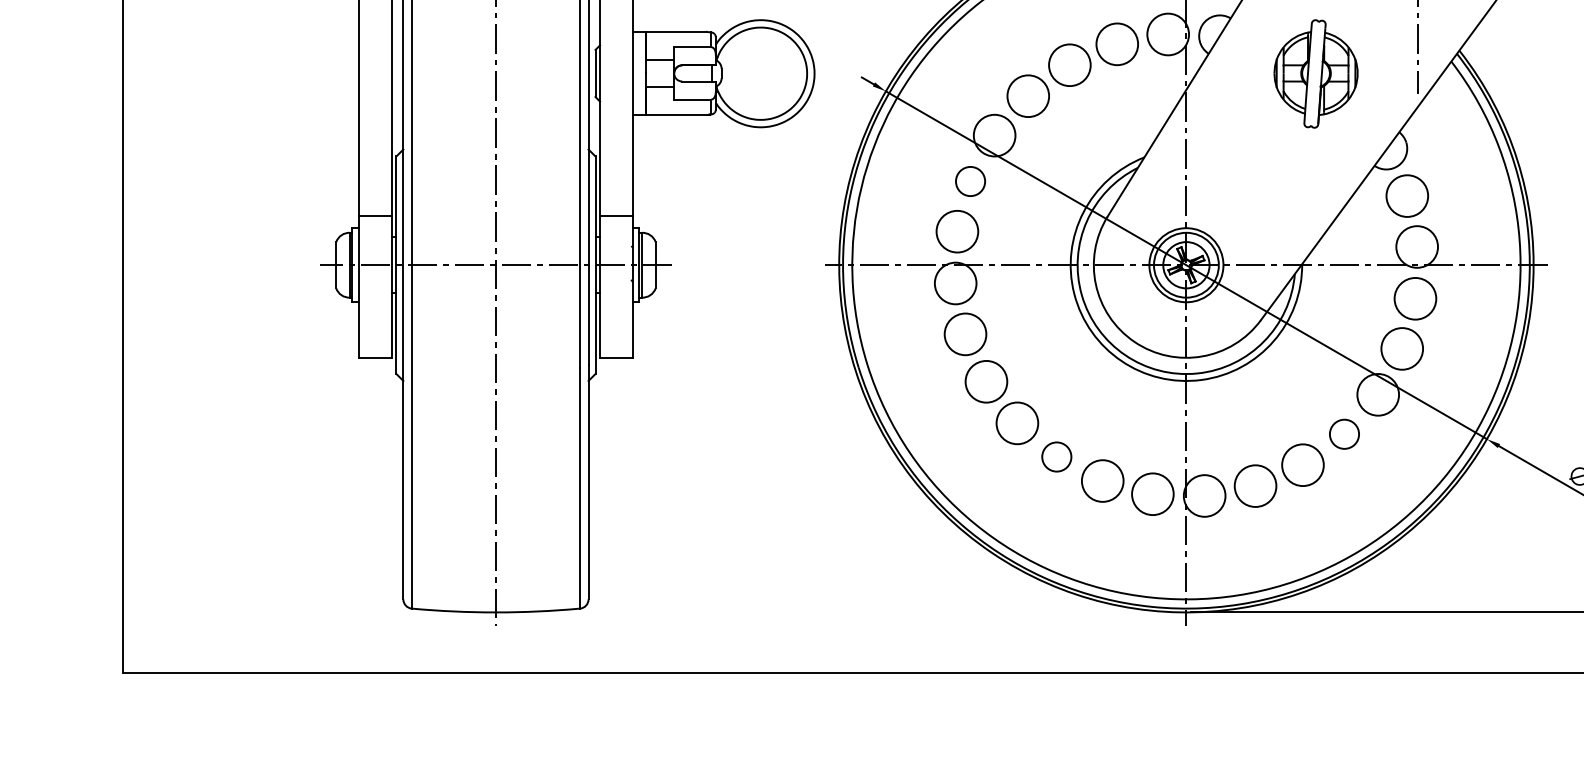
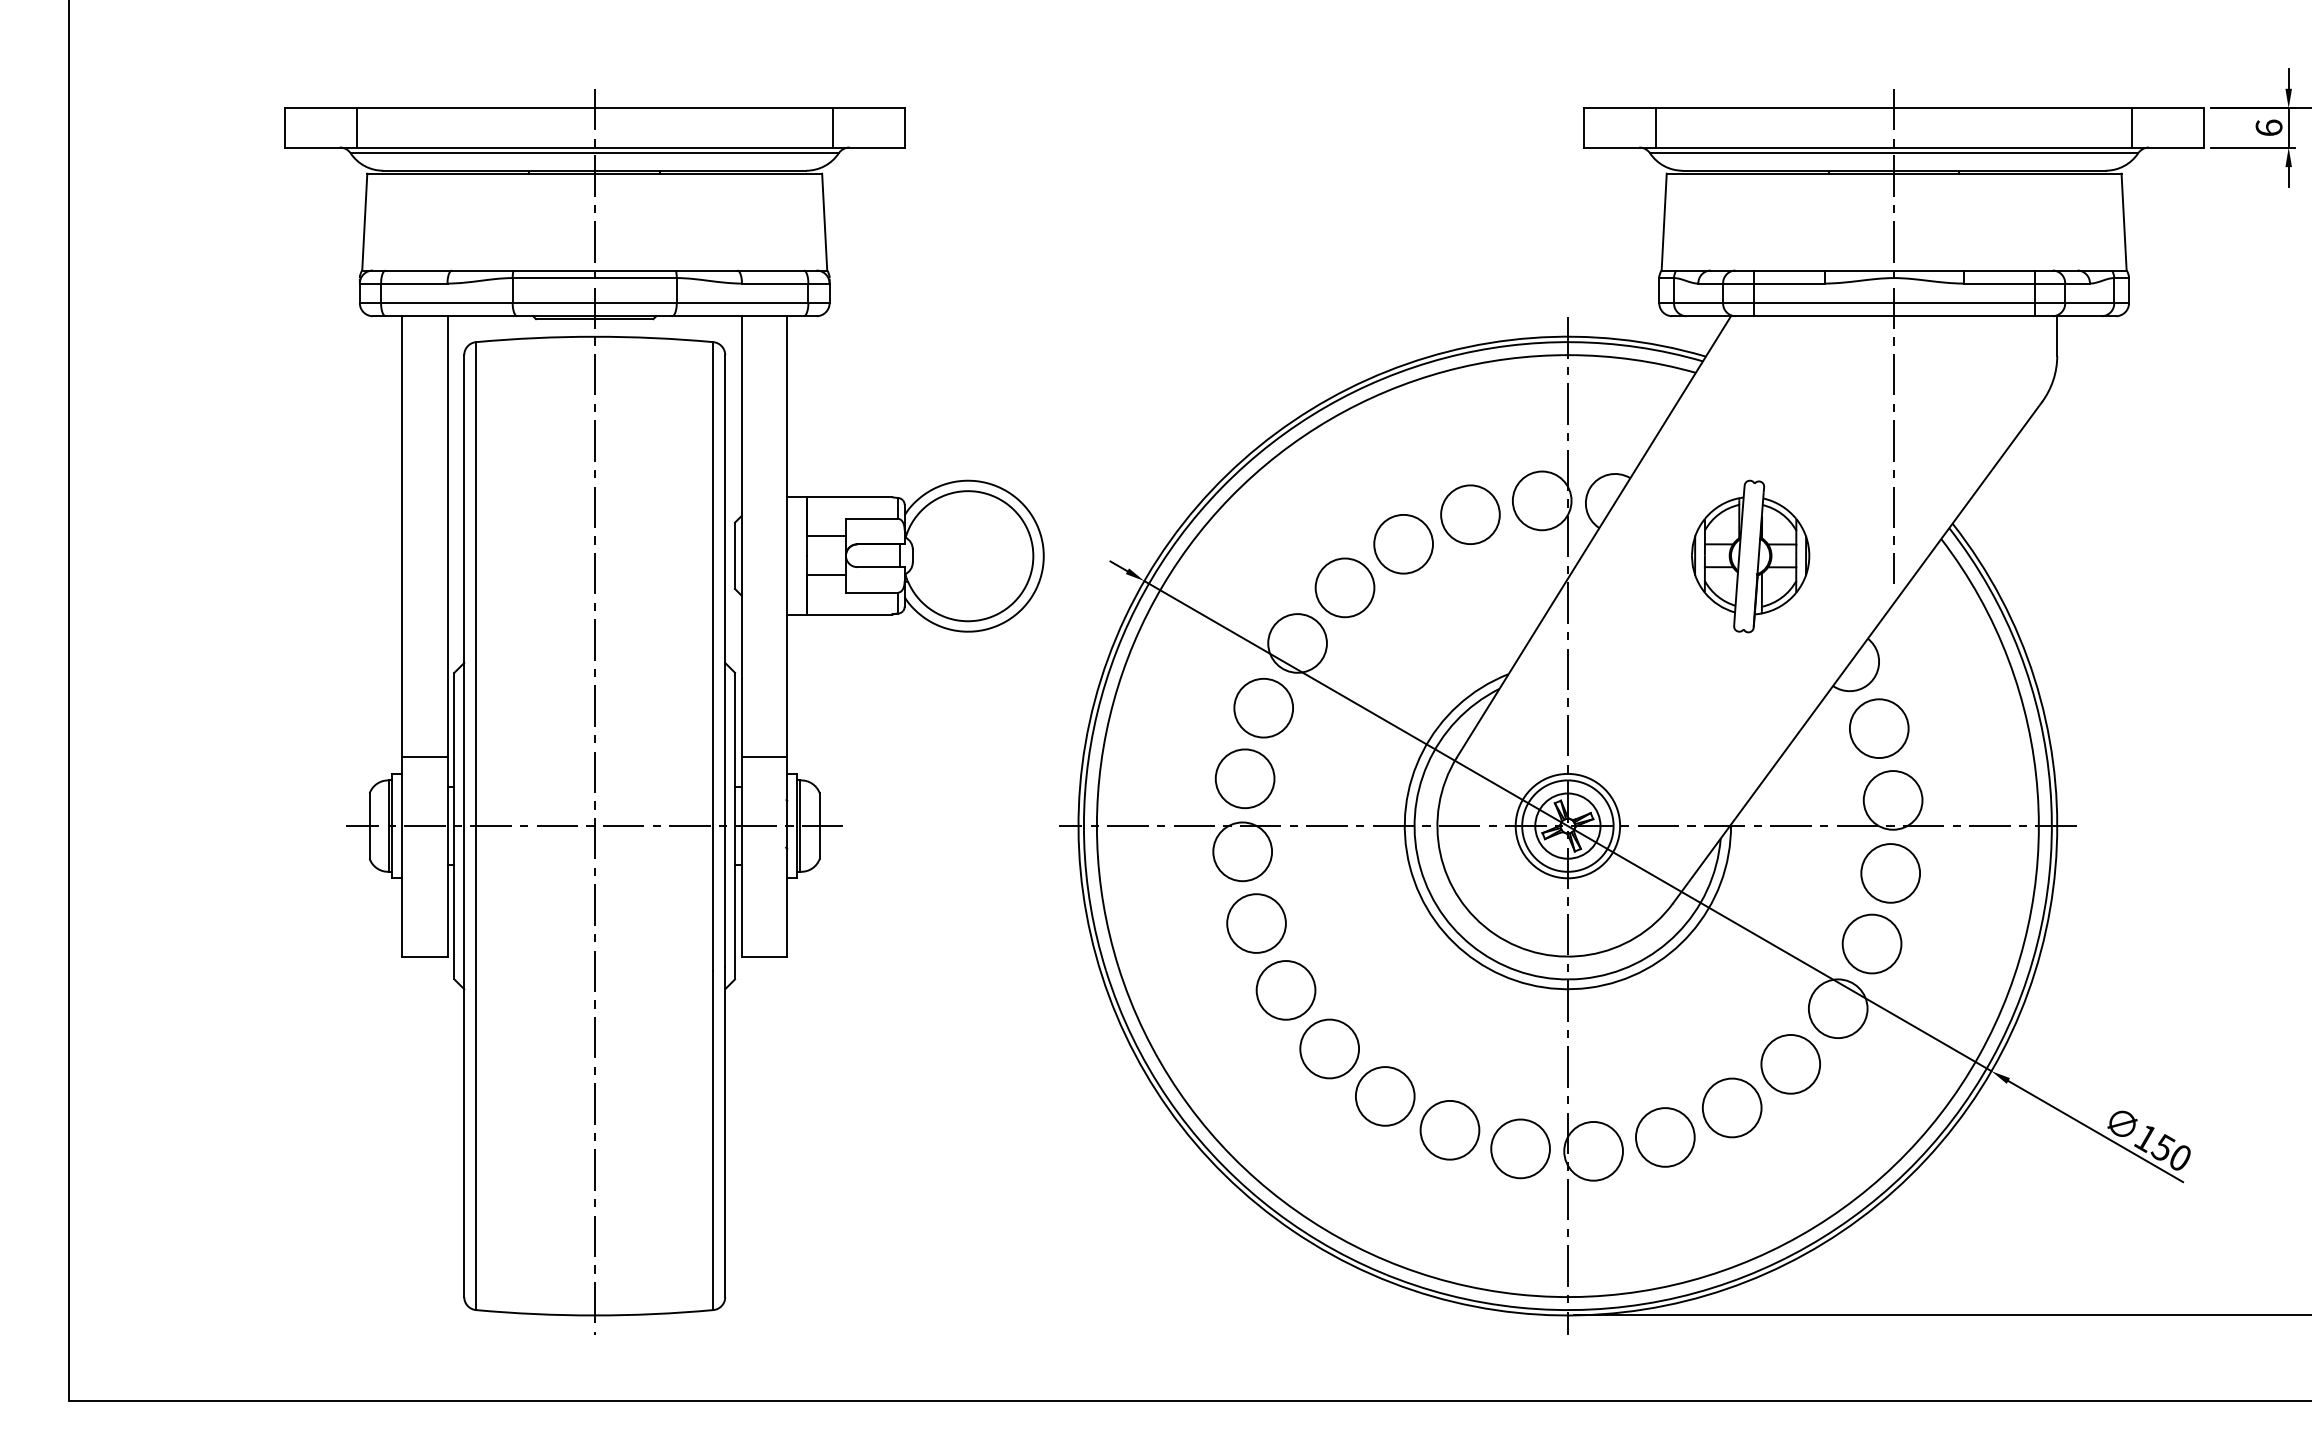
circle: (970, 181) -> (1263, 707), size x1.43
circle: (1344, 434) -> (1790, 1064), size x1.43
circle: (1056, 457) -> (1384, 1096), size x1.43

